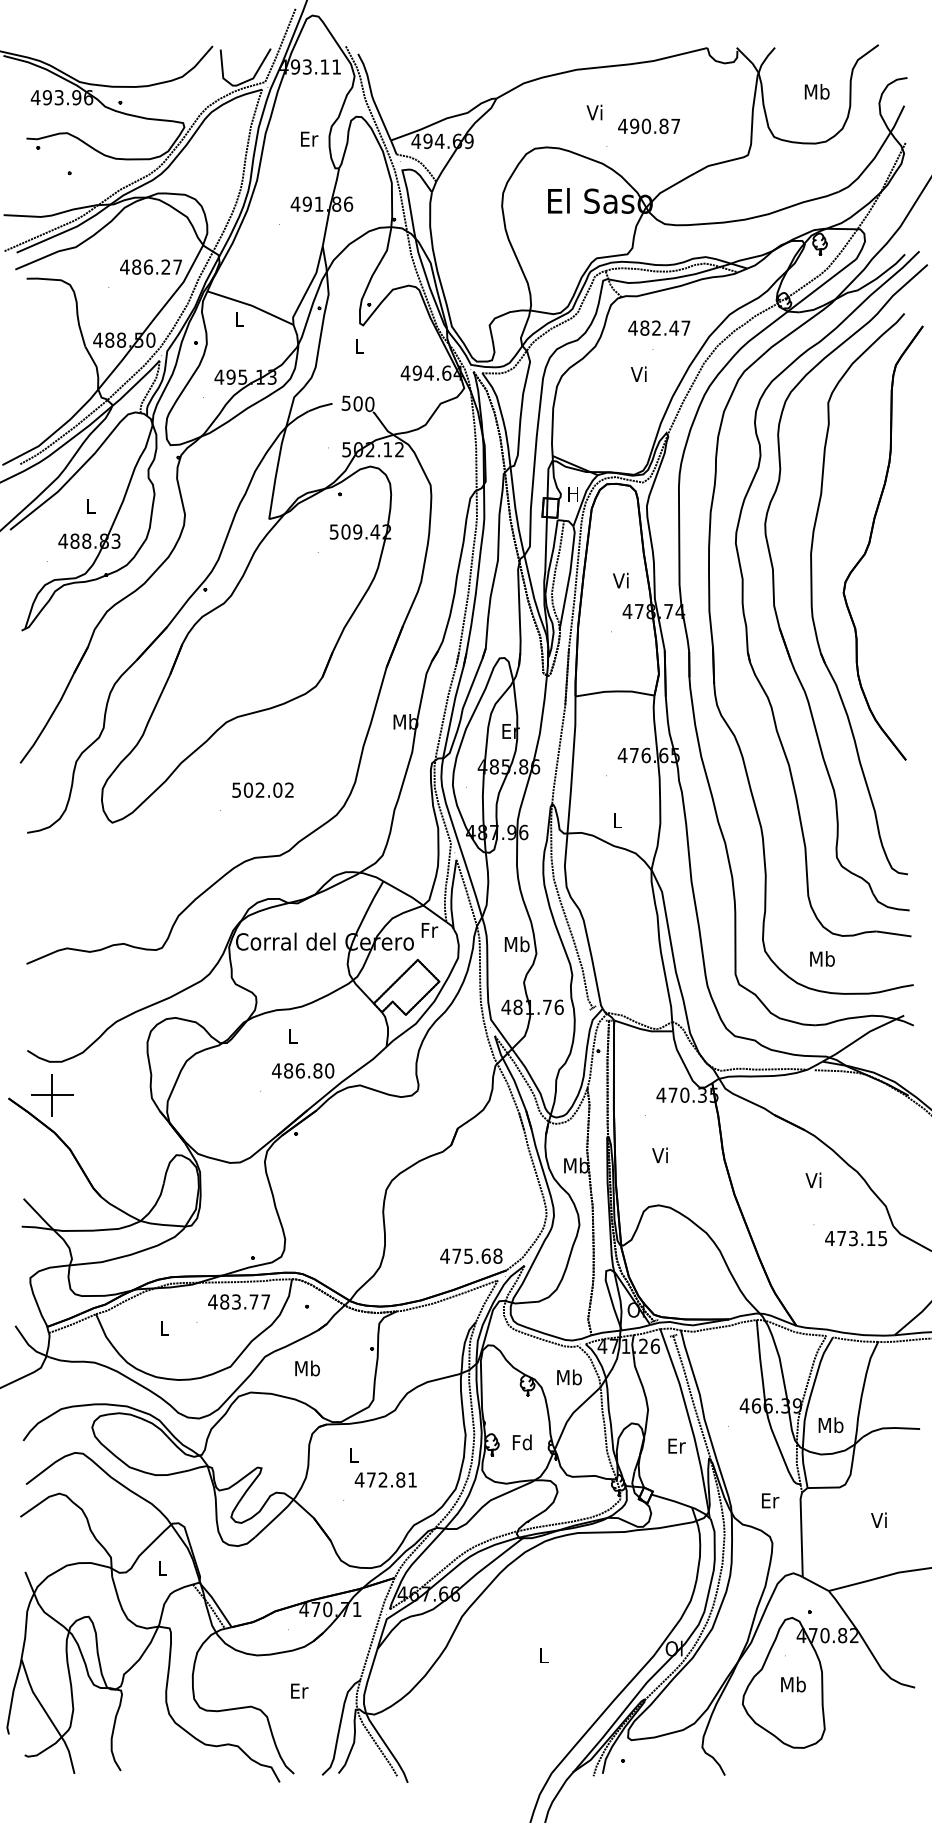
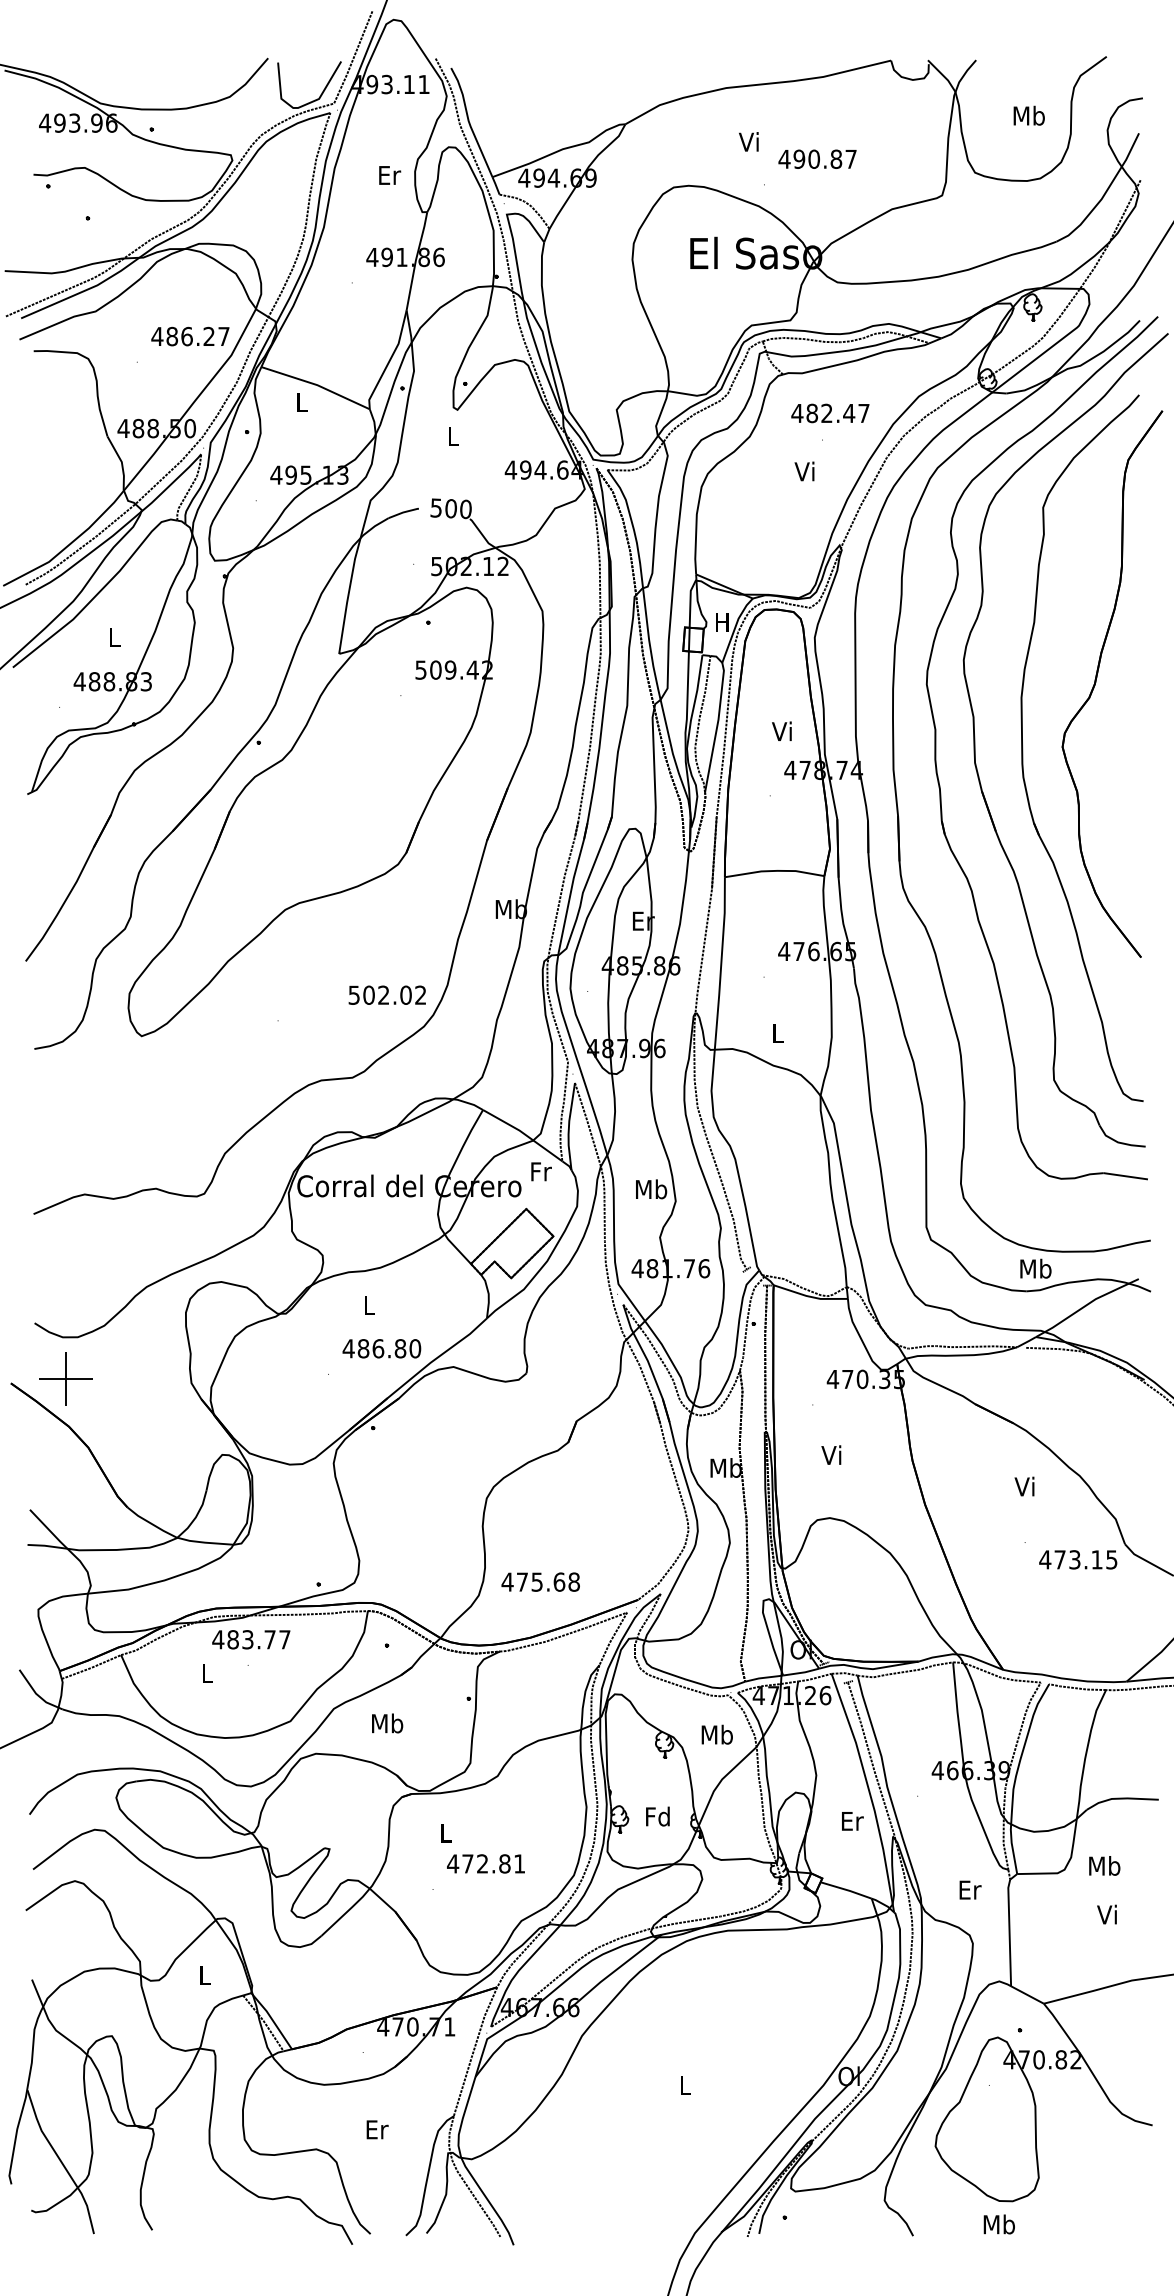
text: (262, 789) -> (386, 994), moved
text: (822, 958) -> (1035, 1268), moved
text: (471, 1255) -> (540, 1581), moved
text: (239, 1301) -> (251, 1639), moved
text: (830, 1424) -> (1104, 1865), moved
text: (792, 1684) -> (998, 2224), moved

